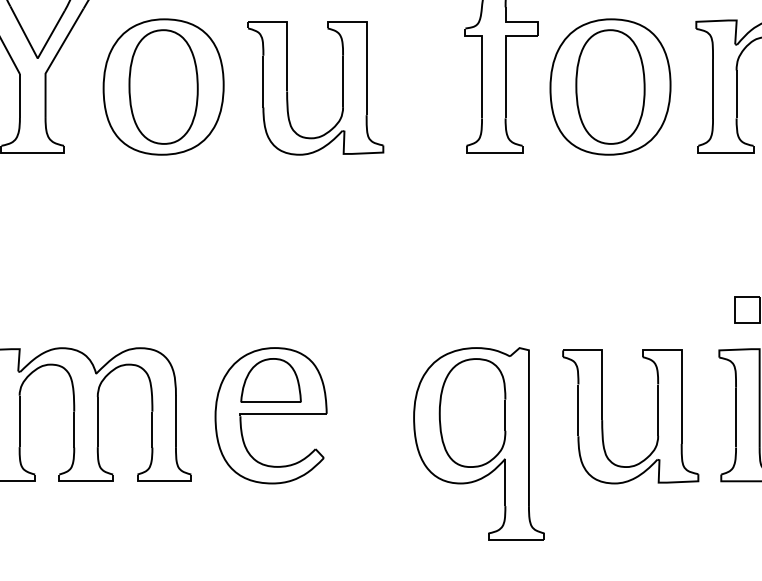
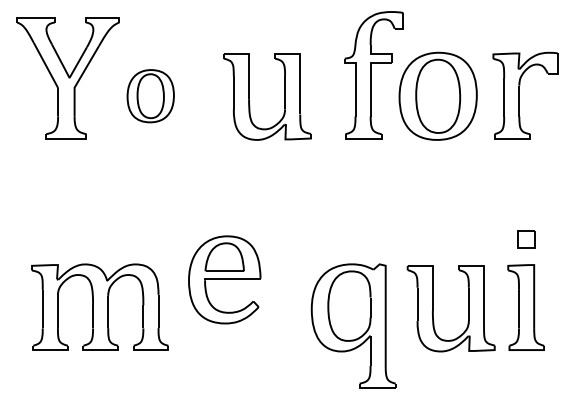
part: (163, 85) -> (150, 95), size x0.6
part: (342, 87) -> (284, 96), moved
part: (270, 415) -> (224, 279), moved

